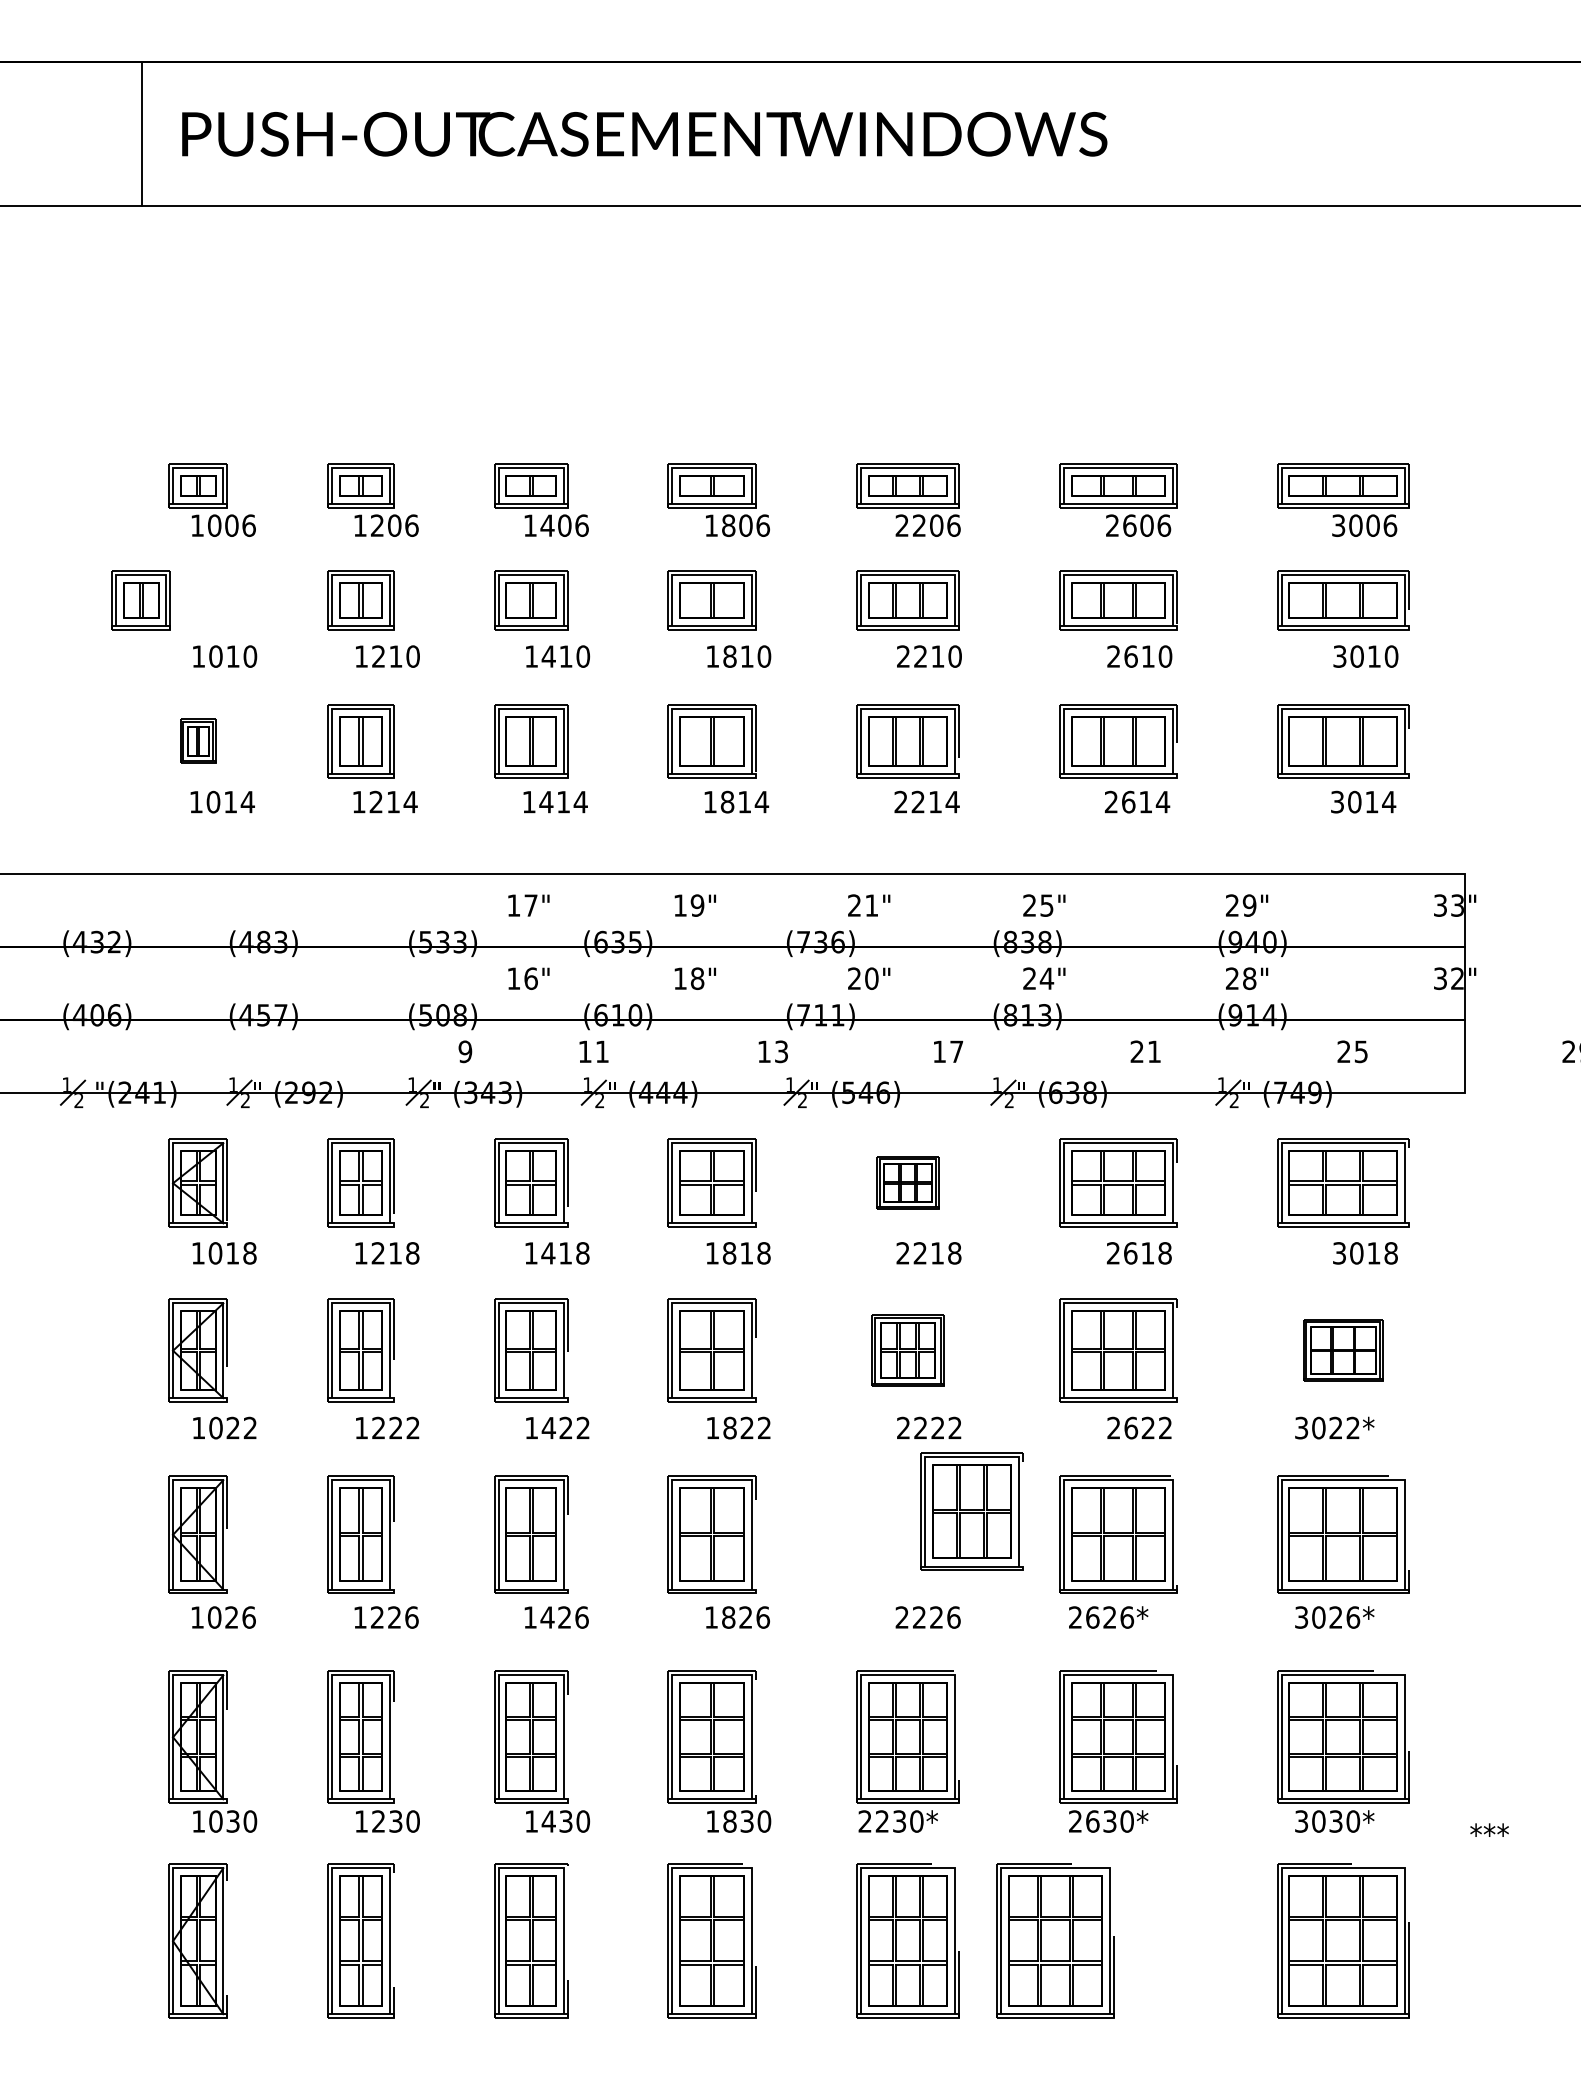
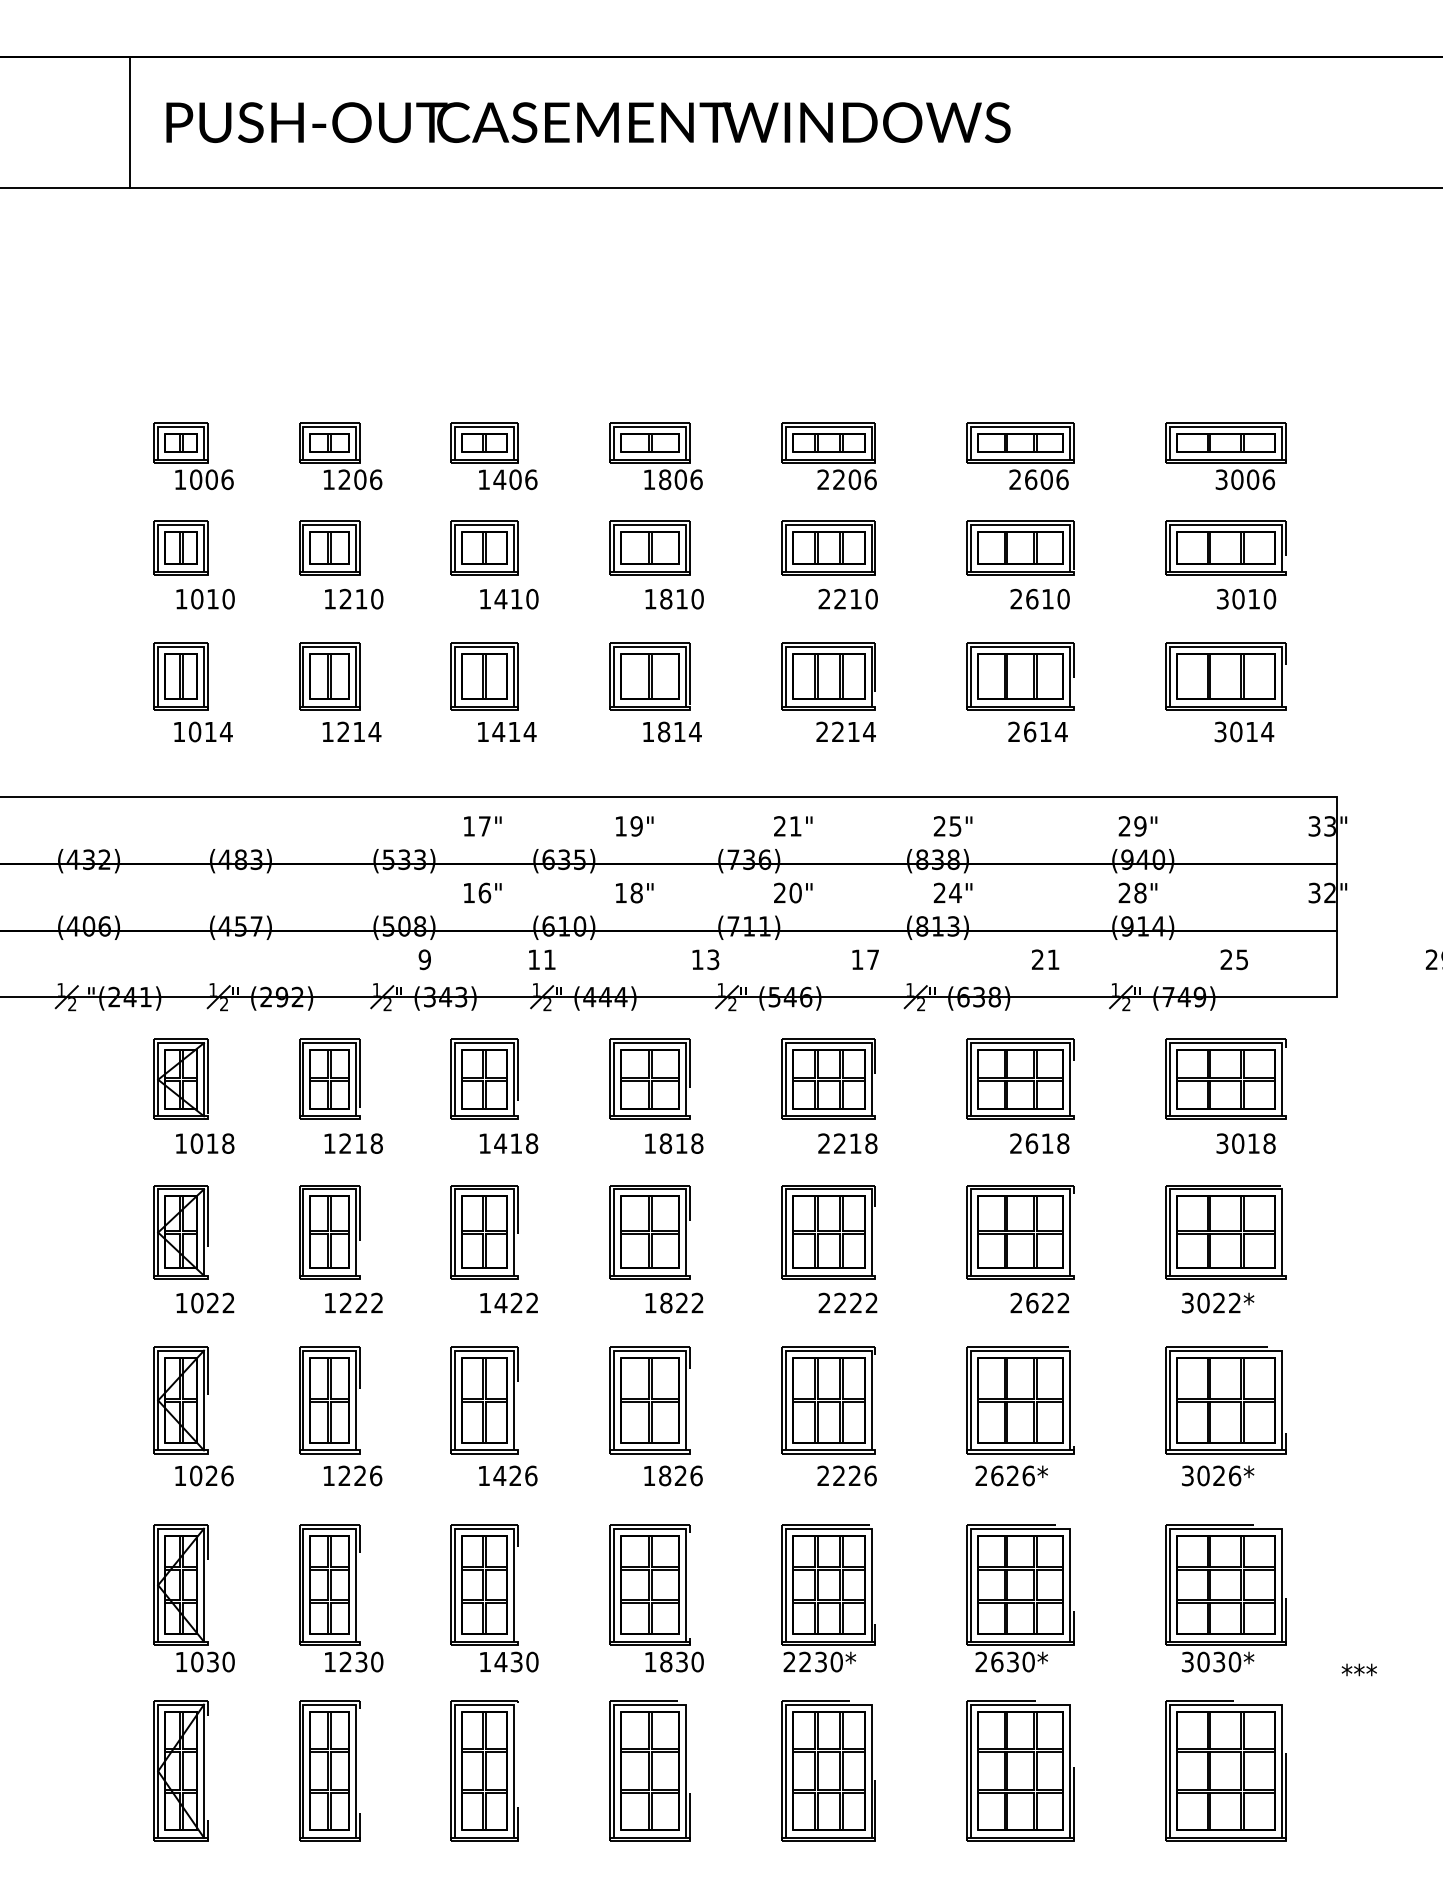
part: (140, 600) -> (180, 548), moved
part: (197, 741) -> (180, 676), size x1.67
part: (907, 1182) -> (828, 1079), size x1.67
part: (907, 1350) -> (828, 1232), size x1.43
part: (1343, 1350) -> (1226, 1232), size x1.67
part: (971, 1511) -> (828, 1400), moved
part: (1055, 1940) -> (1020, 1770), moved

